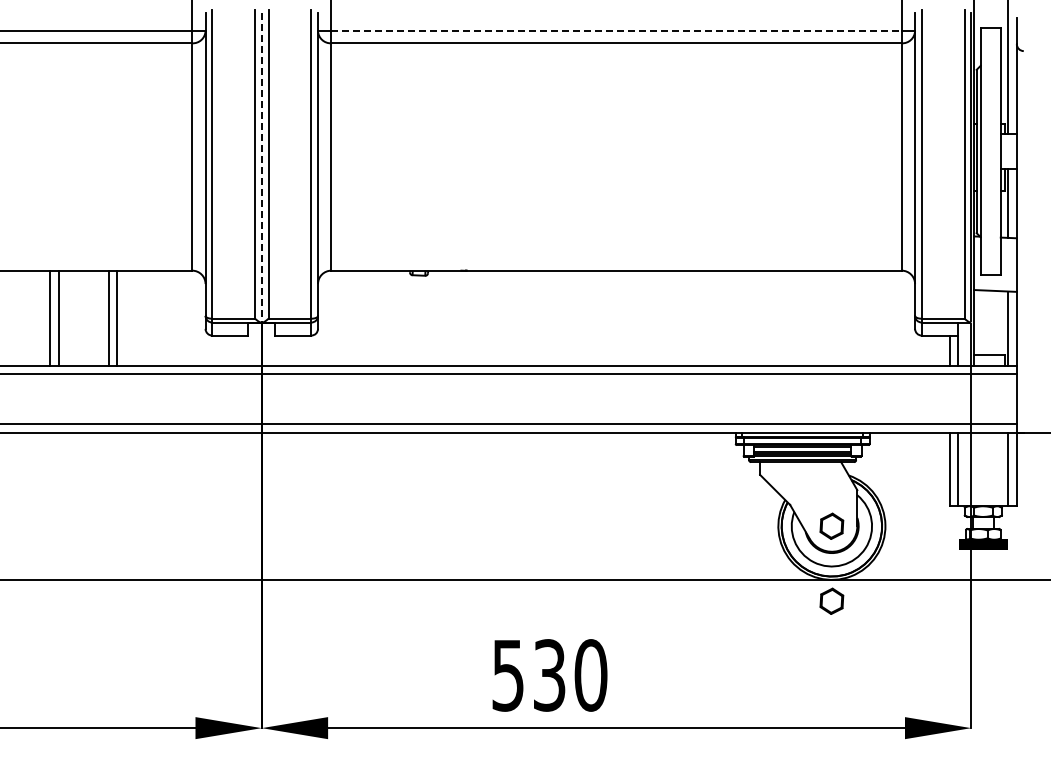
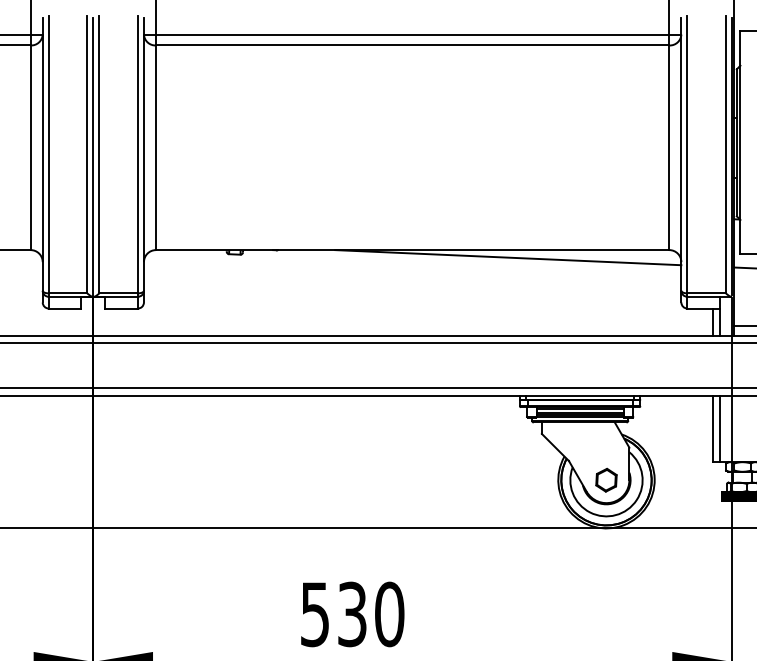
line: (617, 31) -> (413, 34), dashed -> solid
line: (261, 168) -> (93, 158), dashed -> solid
line: (722, 278) -> (508, 257), added
part: (831, 600) -> (606, 546), removed

